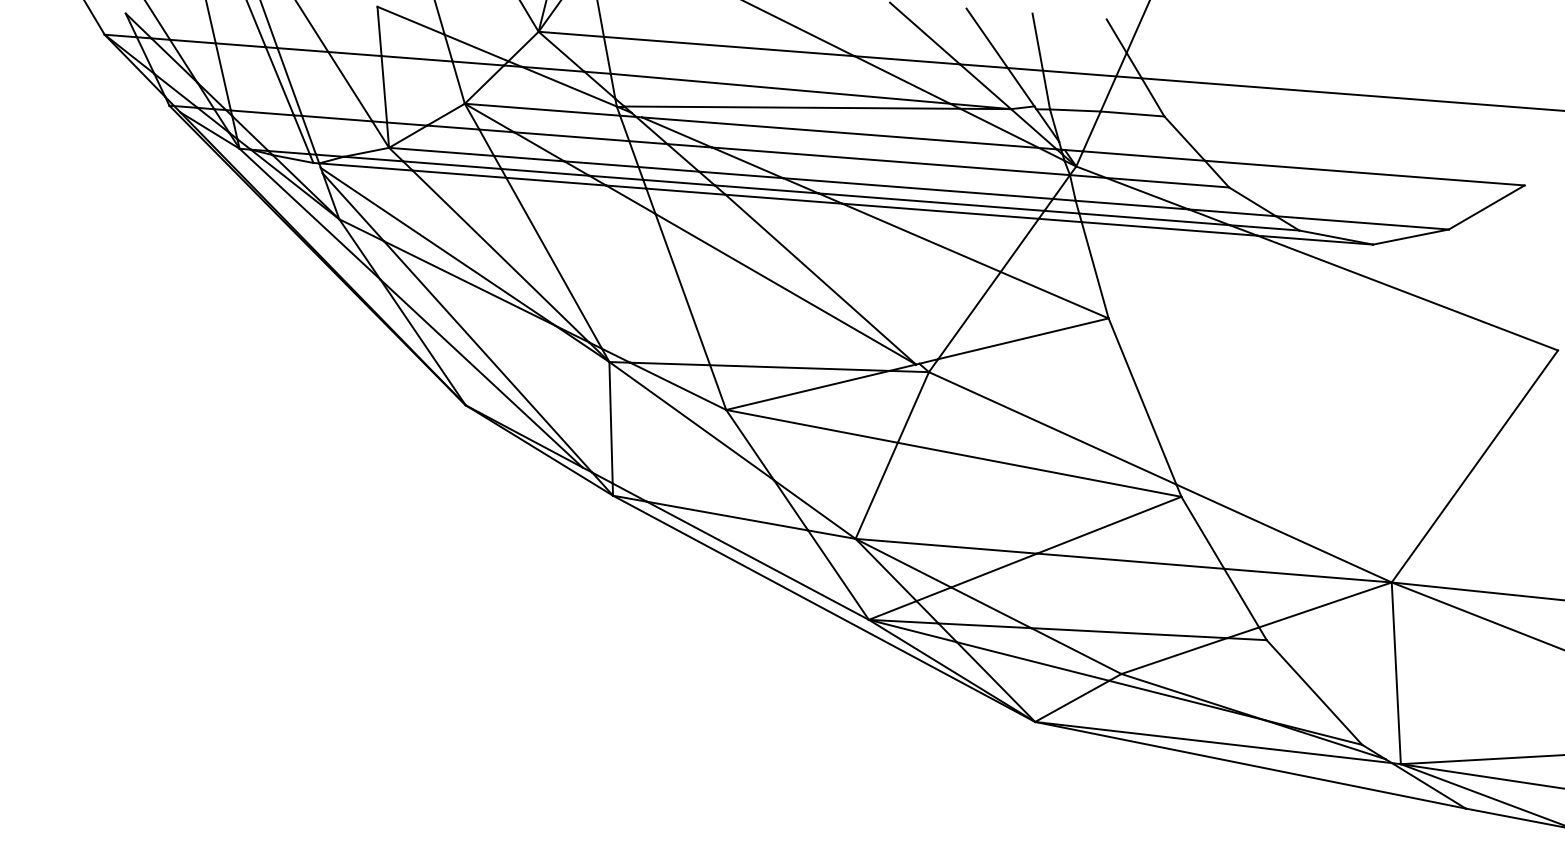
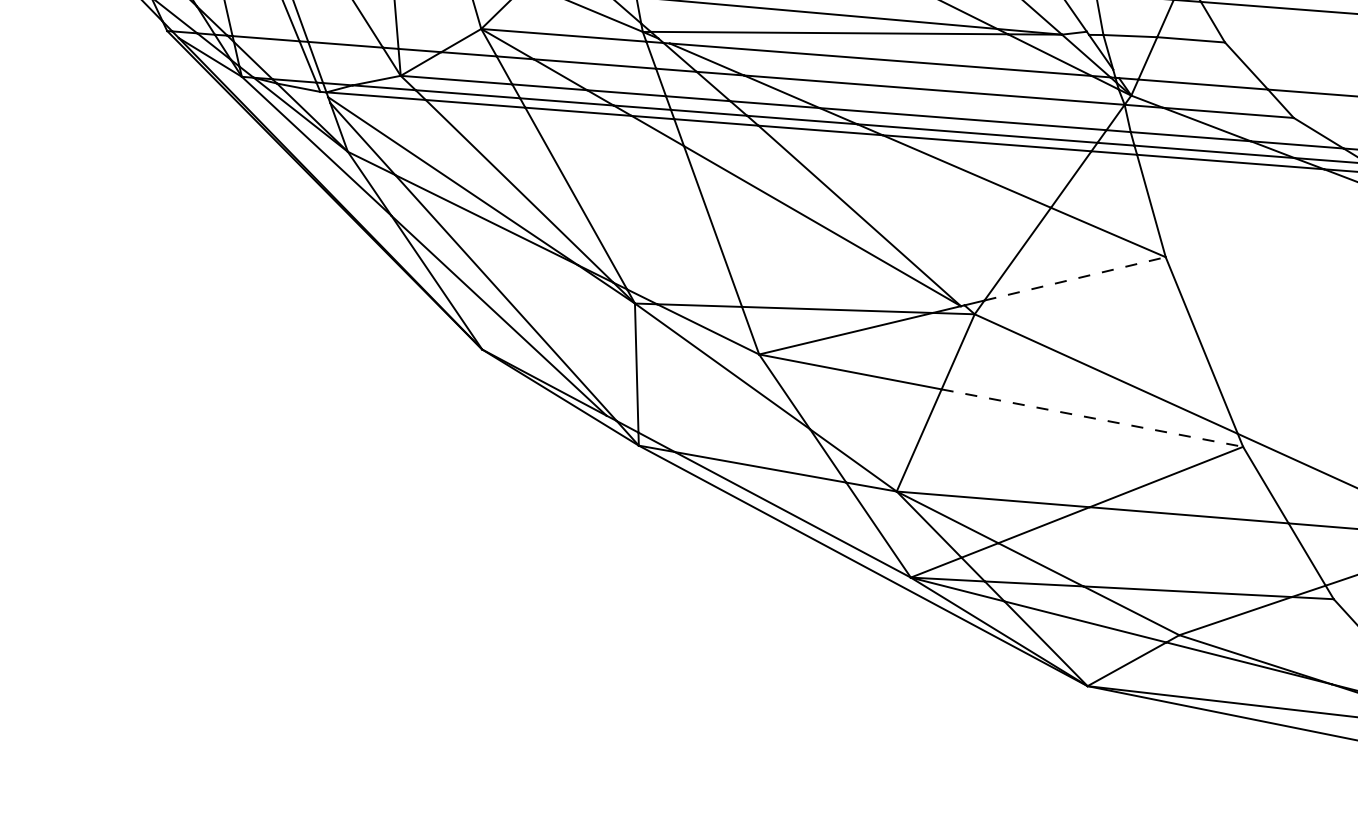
line: (1023, 338) -> (1075, 278), solid -> dashed
line: (1040, 469) -> (1093, 417), solid -> dashed

